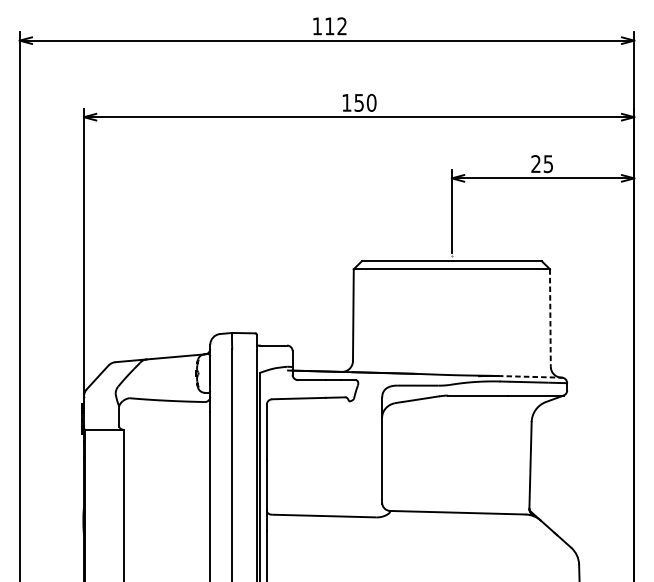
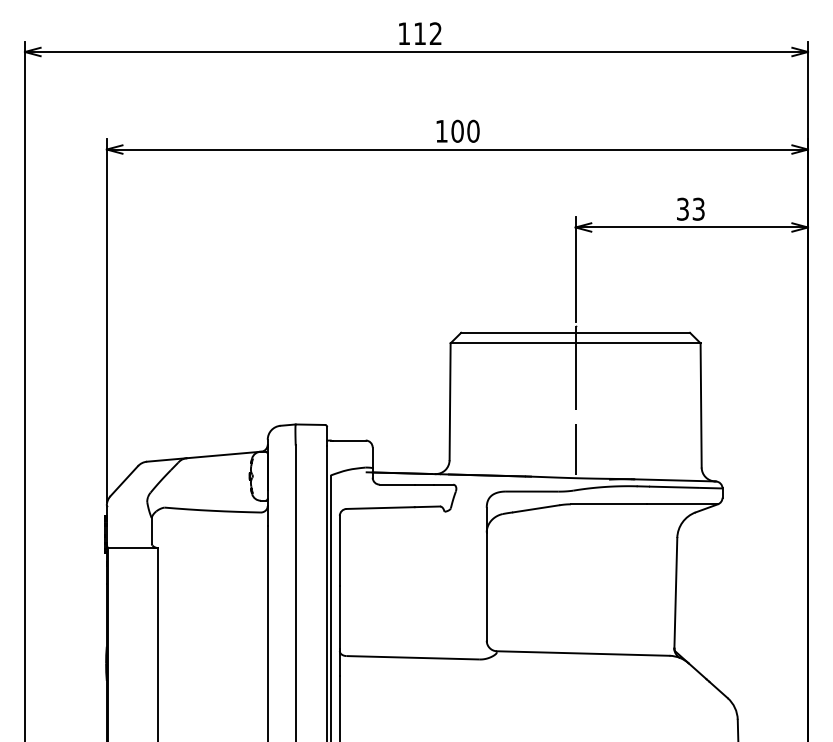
text: (359, 102) -> (457, 130), 150 -> 100
text: (542, 163) -> (690, 208), 25 -> 33
line: (451, 313) -> (575, 399), added
line: (550, 318) -> (701, 405), dashed -> solid
line: (529, 376) -> (674, 480), dashed -> solid

